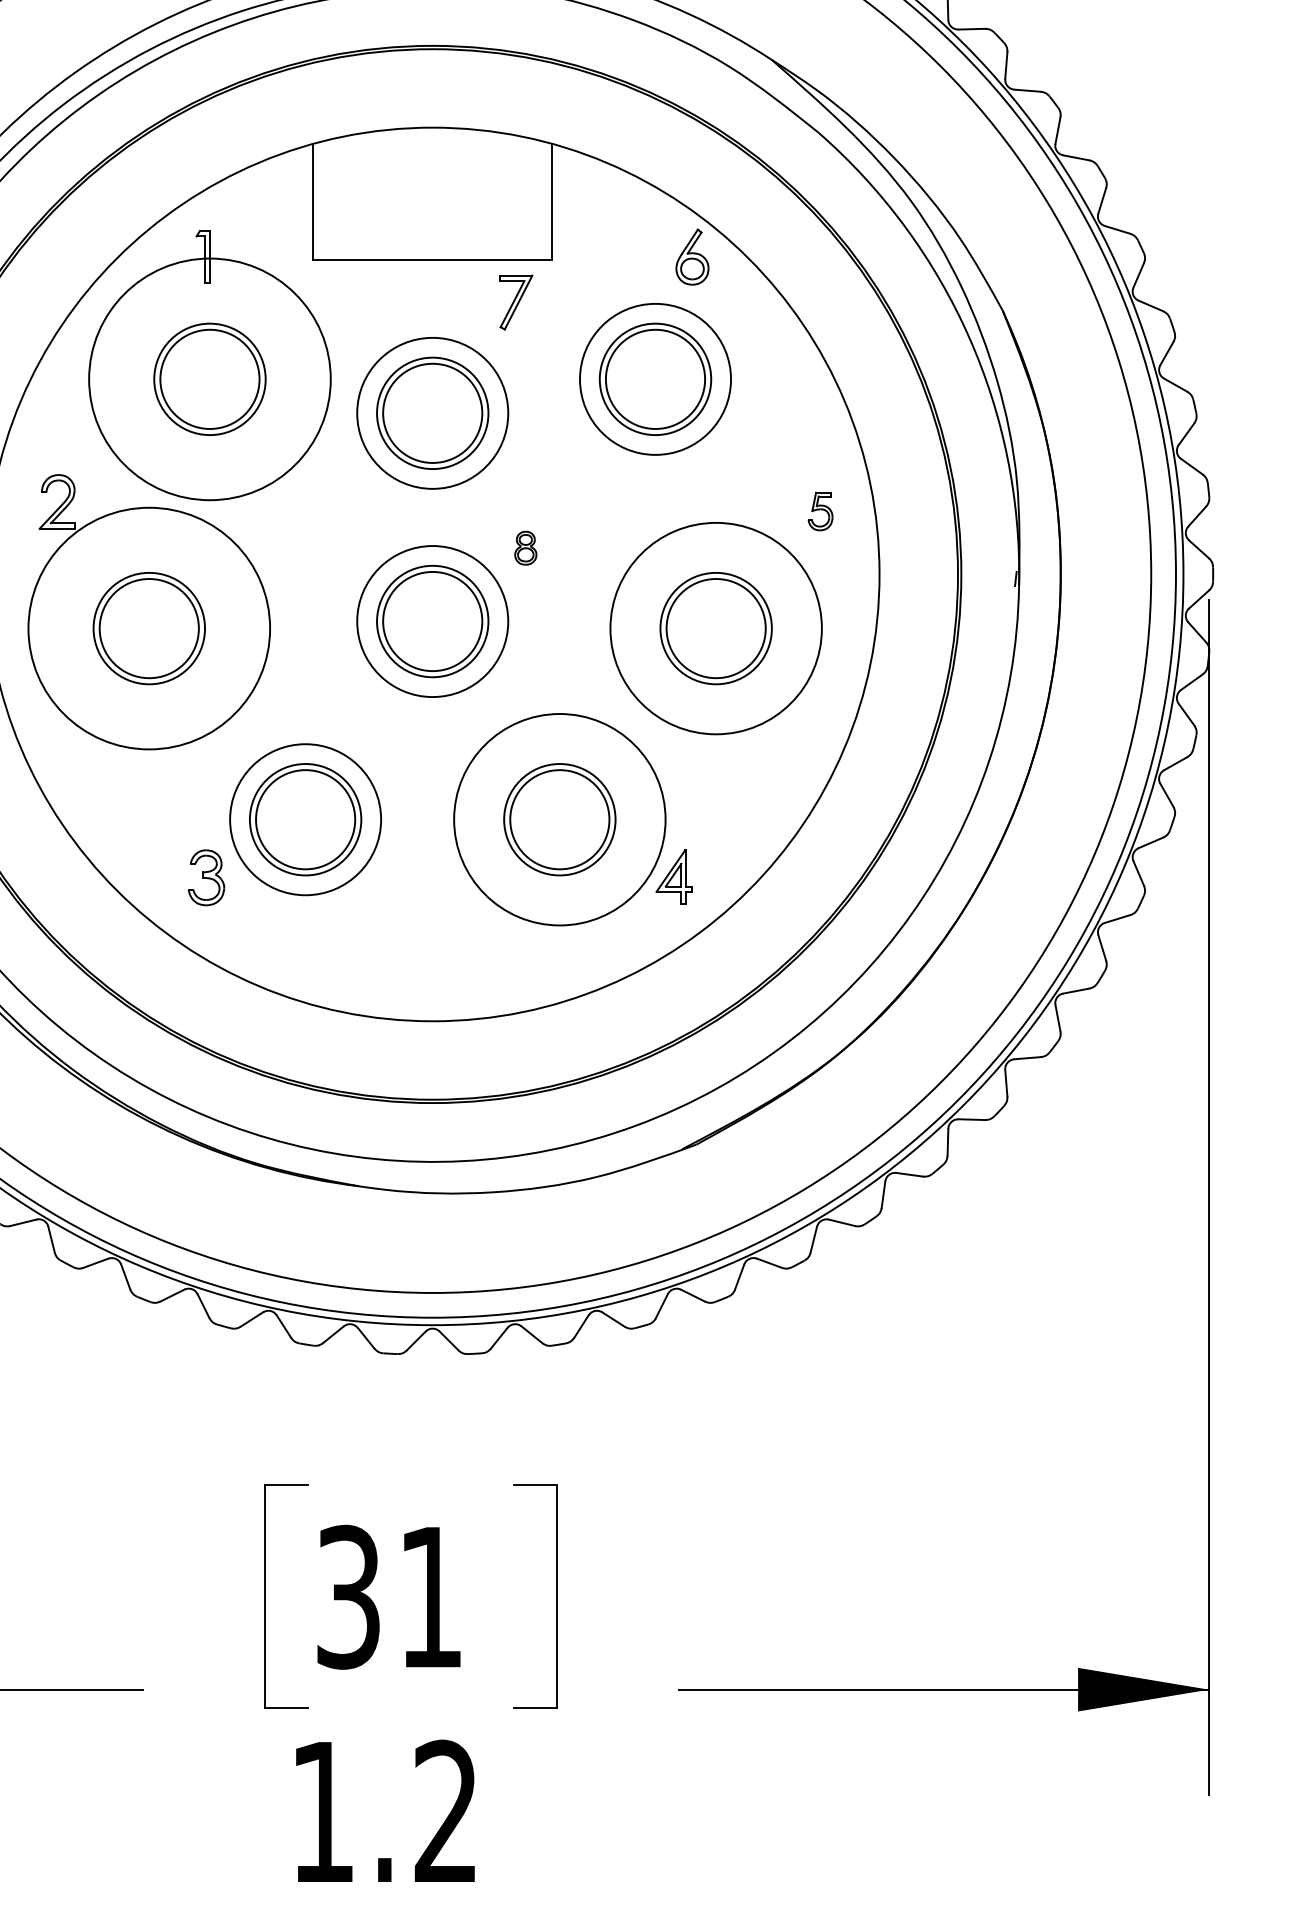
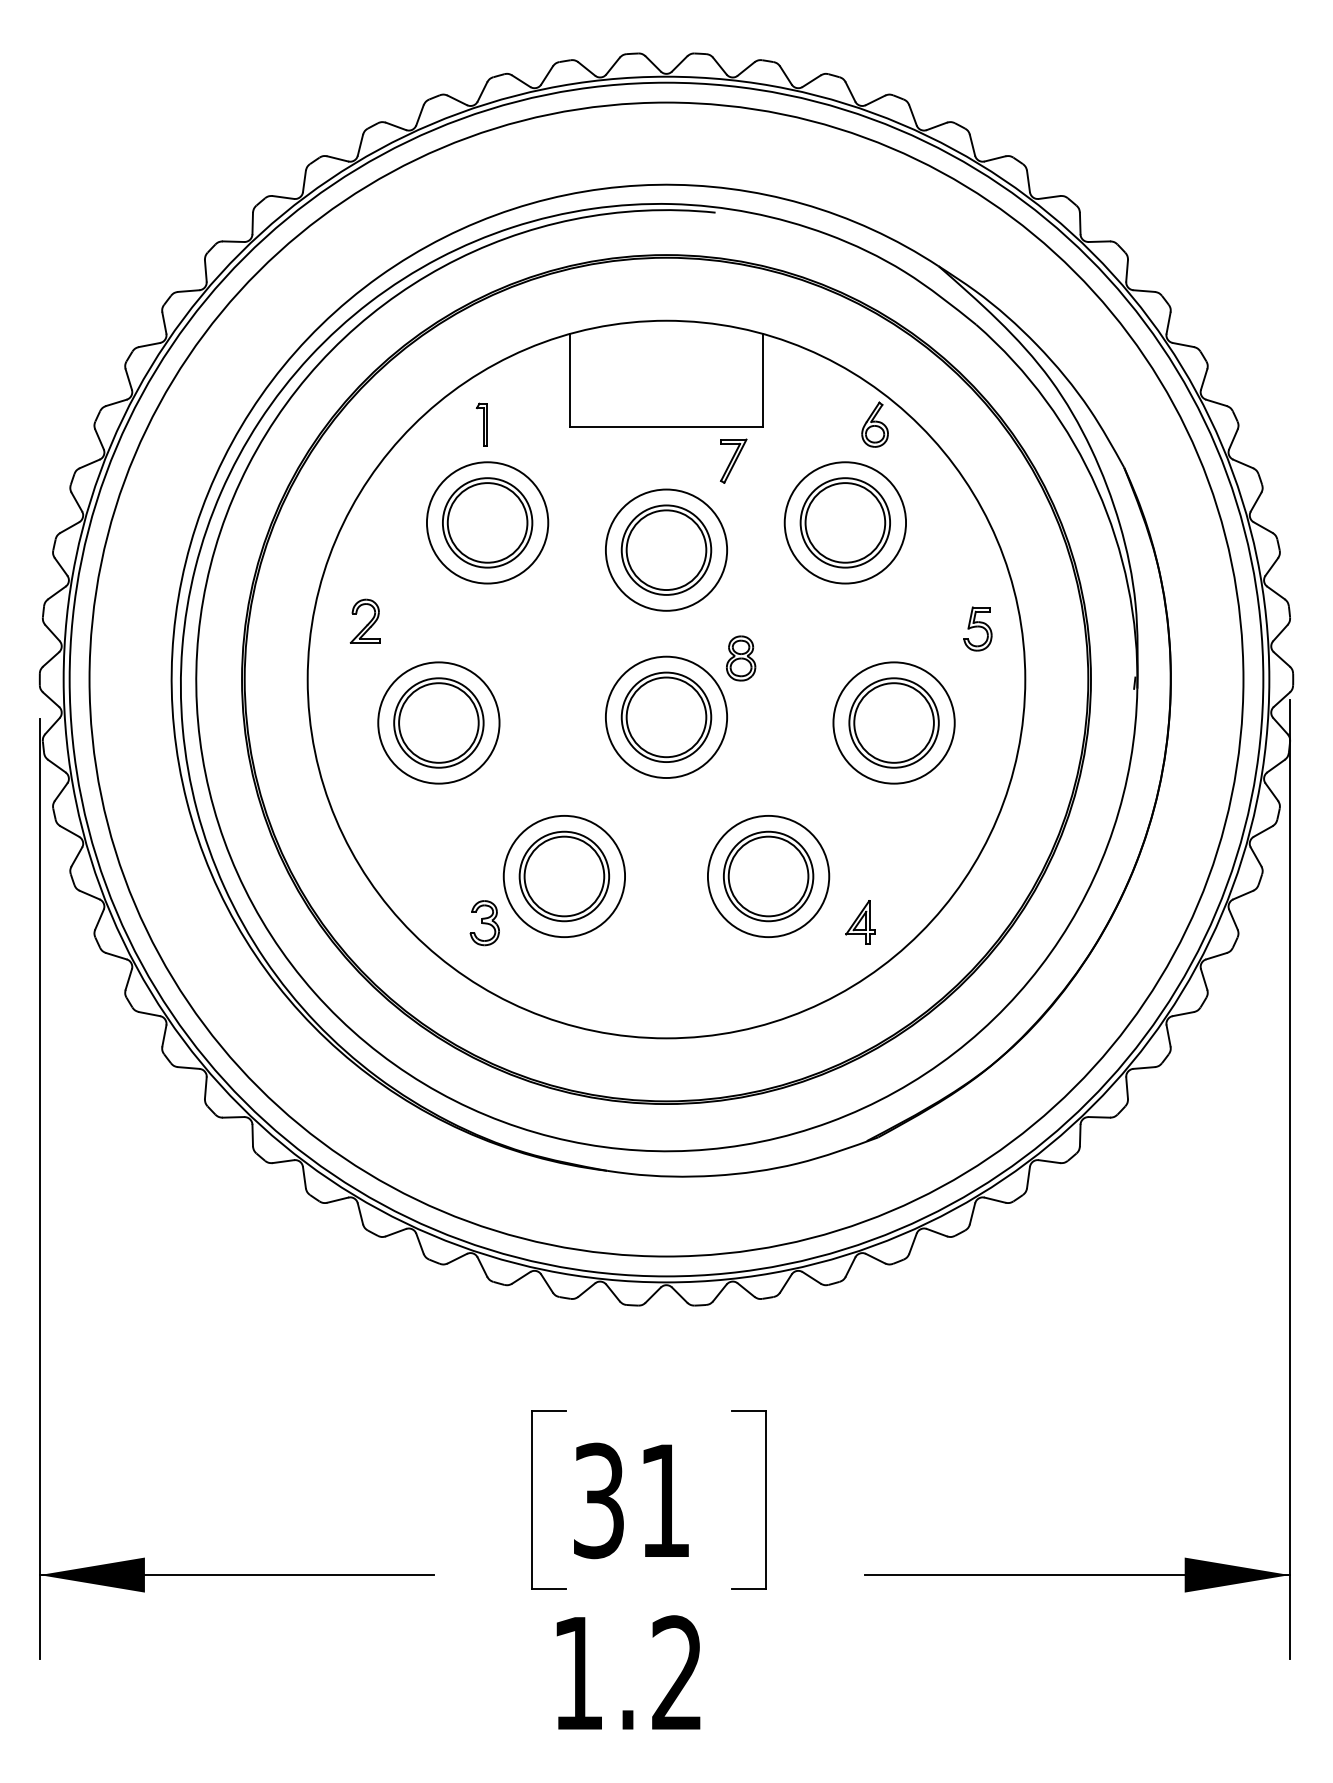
circle: (209, 378) -> (487, 522), size x0.62
part: (820, 510) -> (977, 628), size x1.43
part: (526, 548) -> (741, 658), size x1.67
circle: (148, 627) -> (438, 722), size x0.62
circle: (715, 627) -> (893, 722), size x0.71
circle: (559, 819) -> (768, 876), size x0.71

